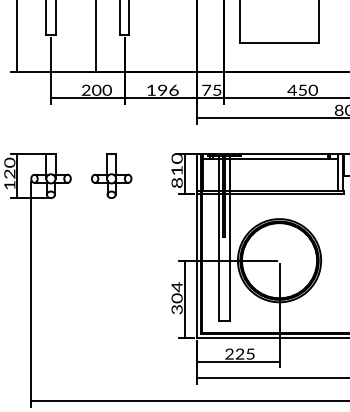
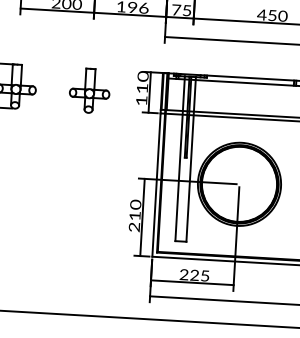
part: (111, 175) -> (89, 90), moved
text: (176, 182) -> (141, 100), 810 -> 110
text: (176, 298) -> (134, 216), 304 -> 210

